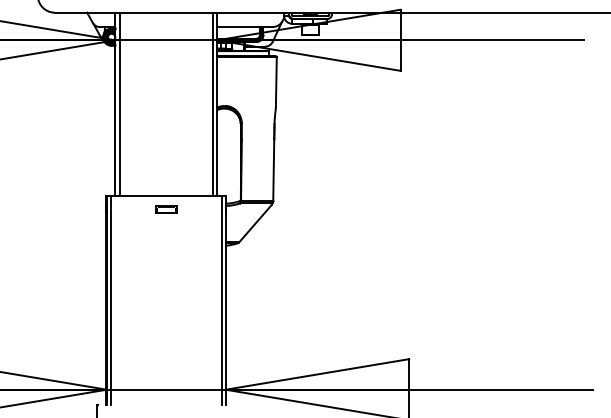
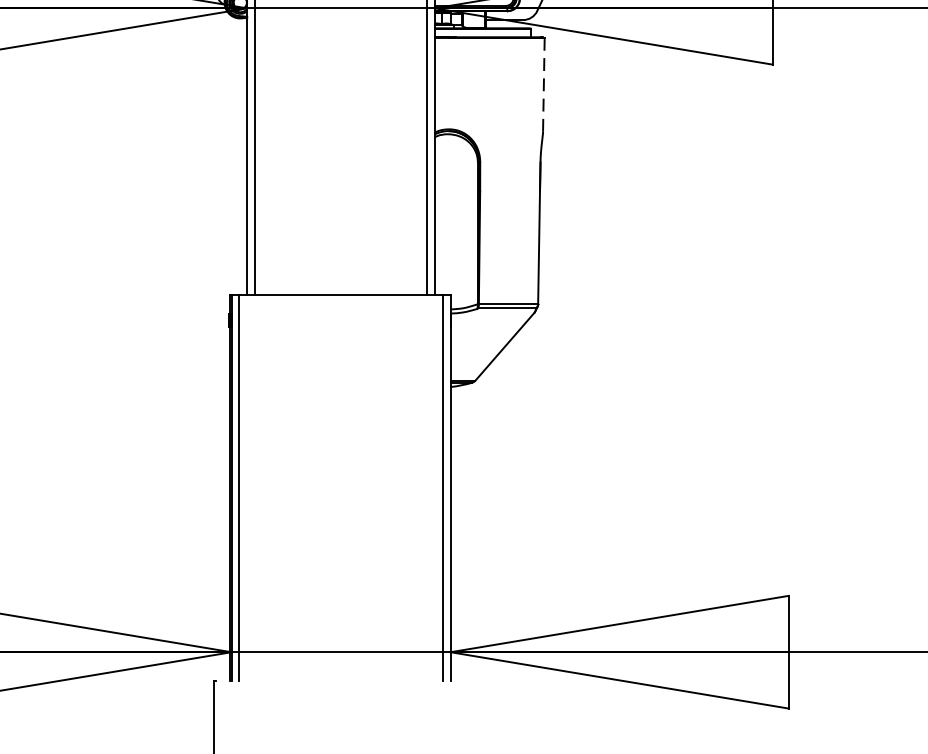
line: (276, 81) -> (544, 84), solid -> dashed
part: (166, 209) -> (341, 320), removed

